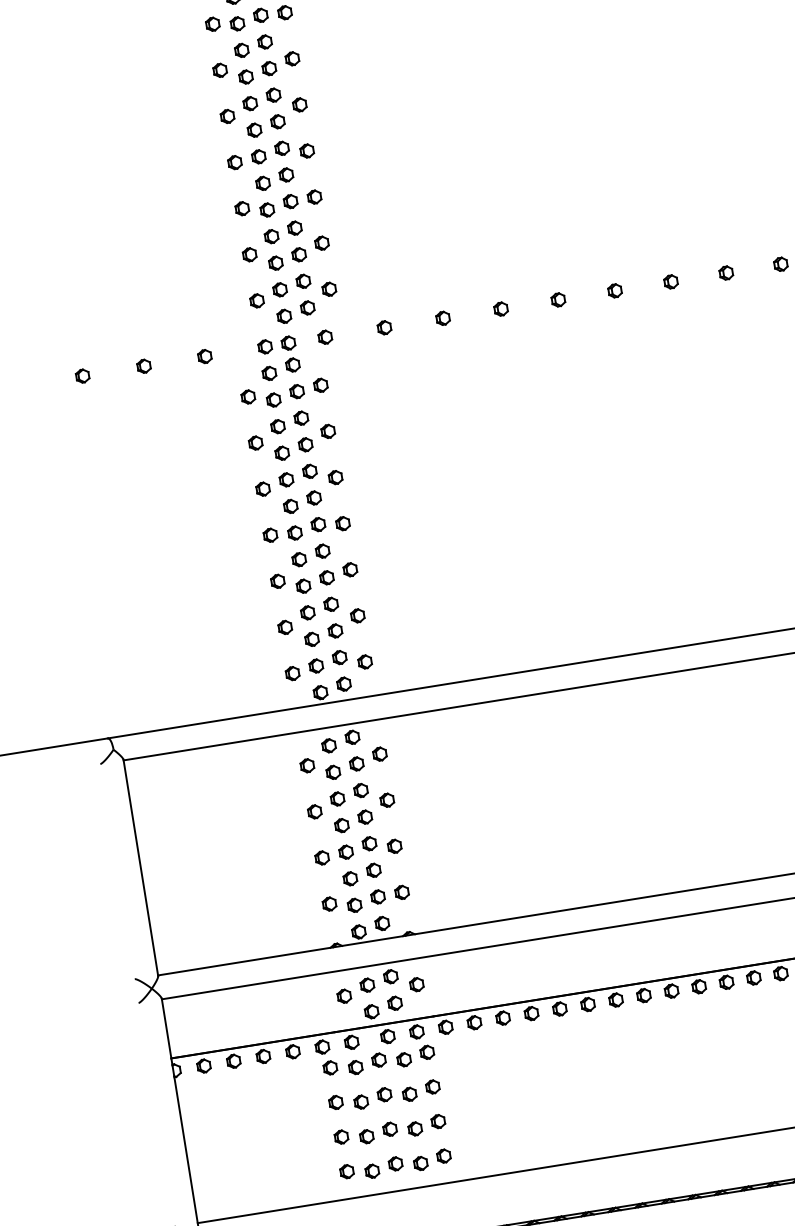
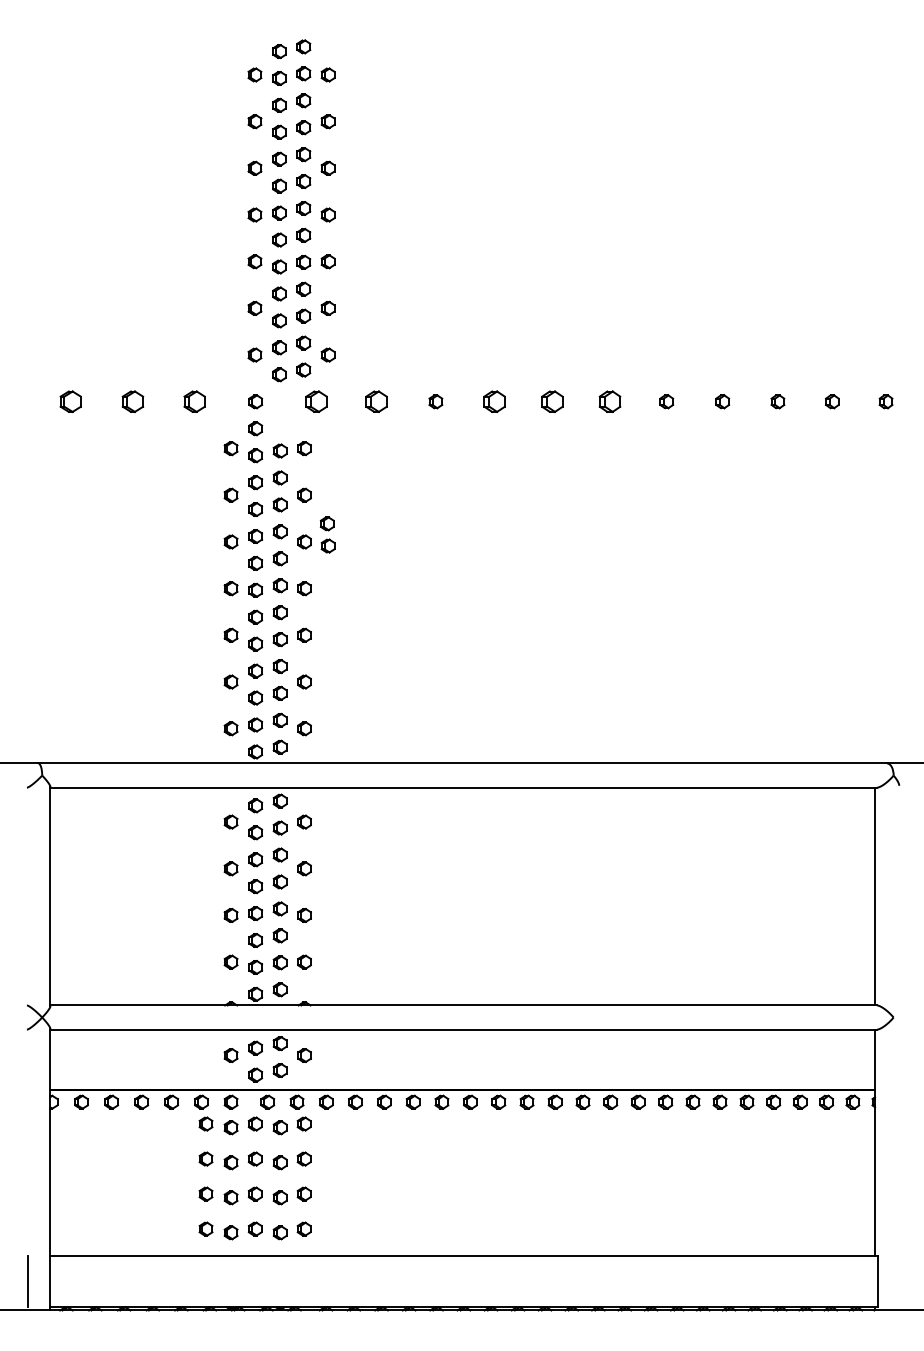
part: (614, 290) -> (609, 401), size x1.6
part: (558, 299) -> (552, 401), size x1.6
part: (500, 308) -> (494, 401), size x1.6
part: (384, 327) -> (376, 401), size x1.6
part: (325, 336) -> (316, 401), size x1.6
part: (290, 353) -> (327, 534), moved
part: (204, 356) -> (194, 401), size x1.6
part: (143, 366) -> (132, 401), size x1.6
part: (82, 375) -> (70, 401), size x1.6

